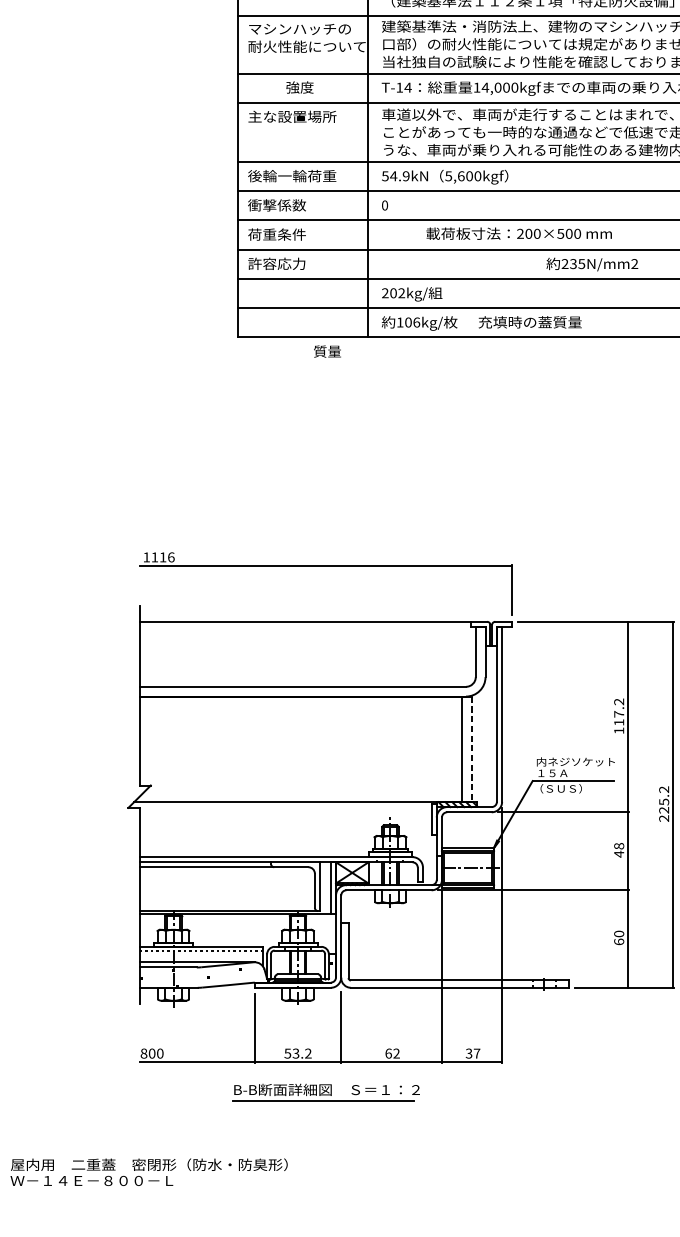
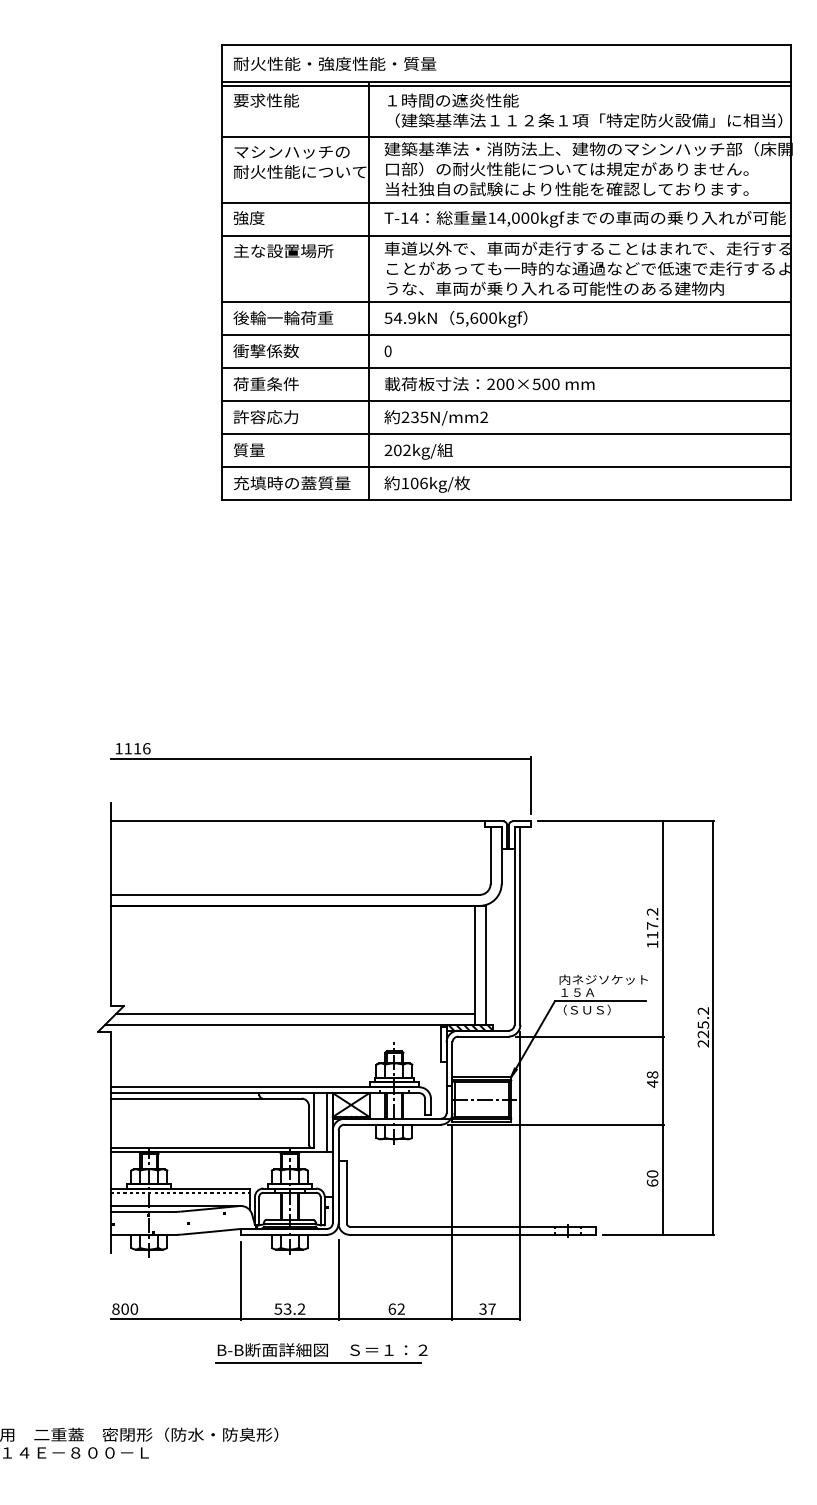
text: (299, 87) -> (248, 217), moved
text: (519, 234) -> (489, 384), moved
text: (592, 264) -> (436, 417), moved
text: (530, 322) -> (292, 483), moved
text: (327, 350) -> (249, 449), moved
line: (472, 749) -> (486, 965), dashed -> solid
line: (302, 792) -> (295, 1014), added

